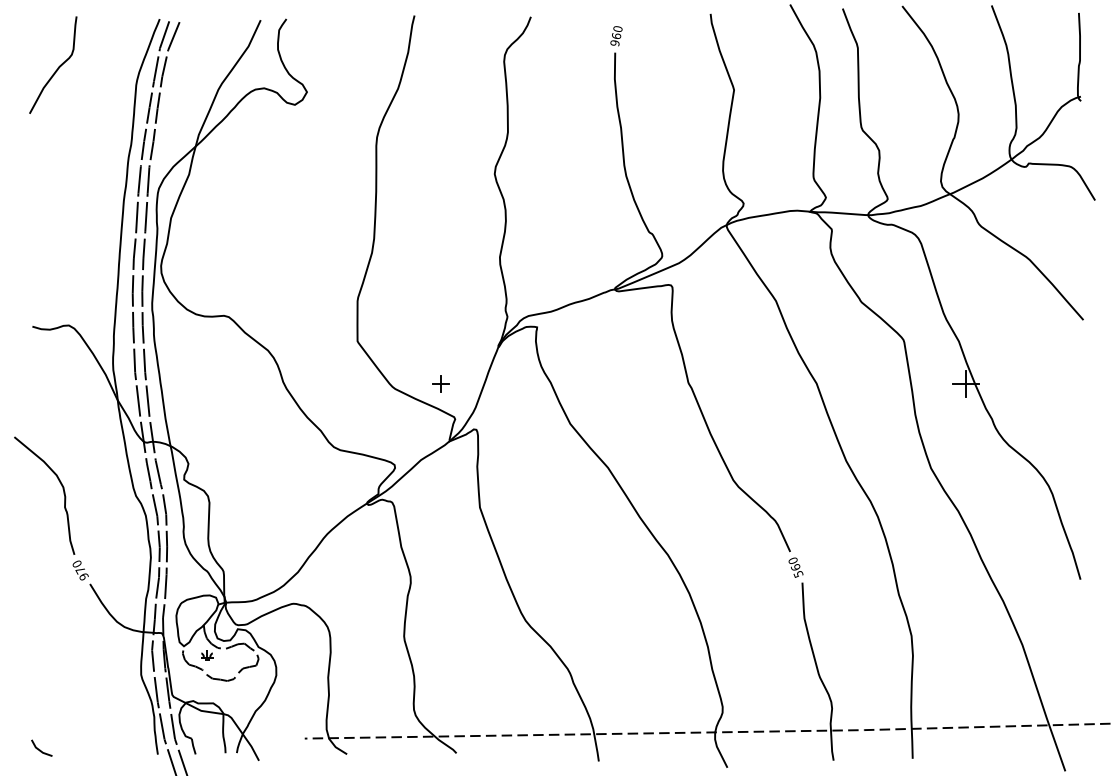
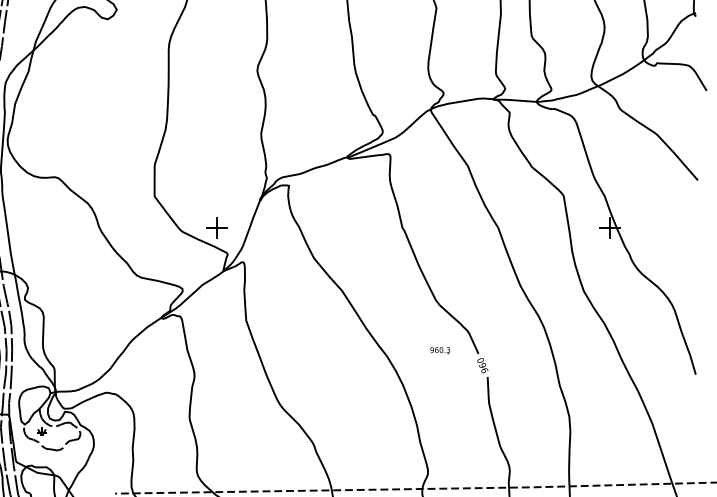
part: (440, 383) -> (216, 227), size x1.67
part: (739, 547) -> (440, 350), added
text: (798, 574) -> (484, 370), 560 -> 960

